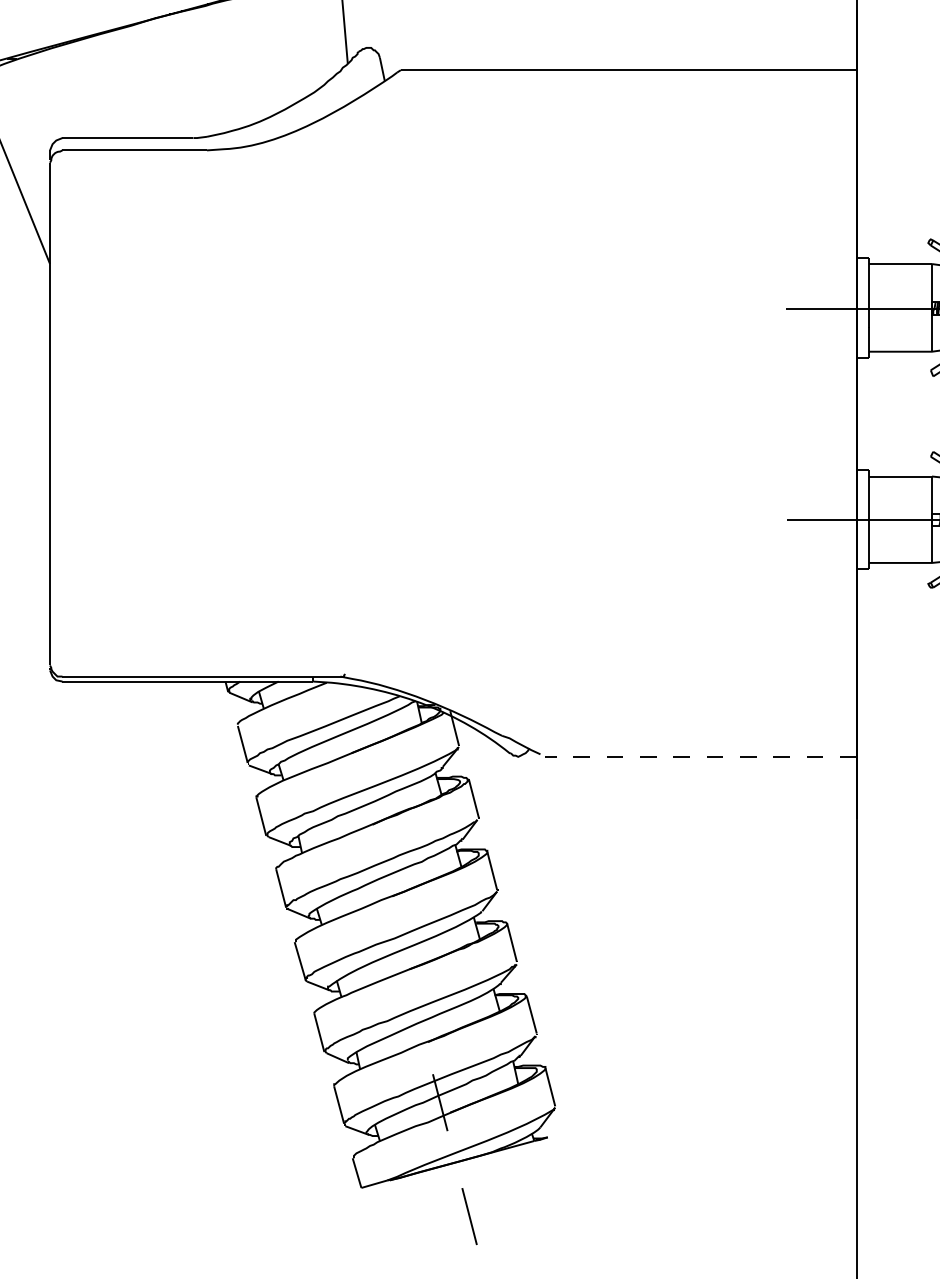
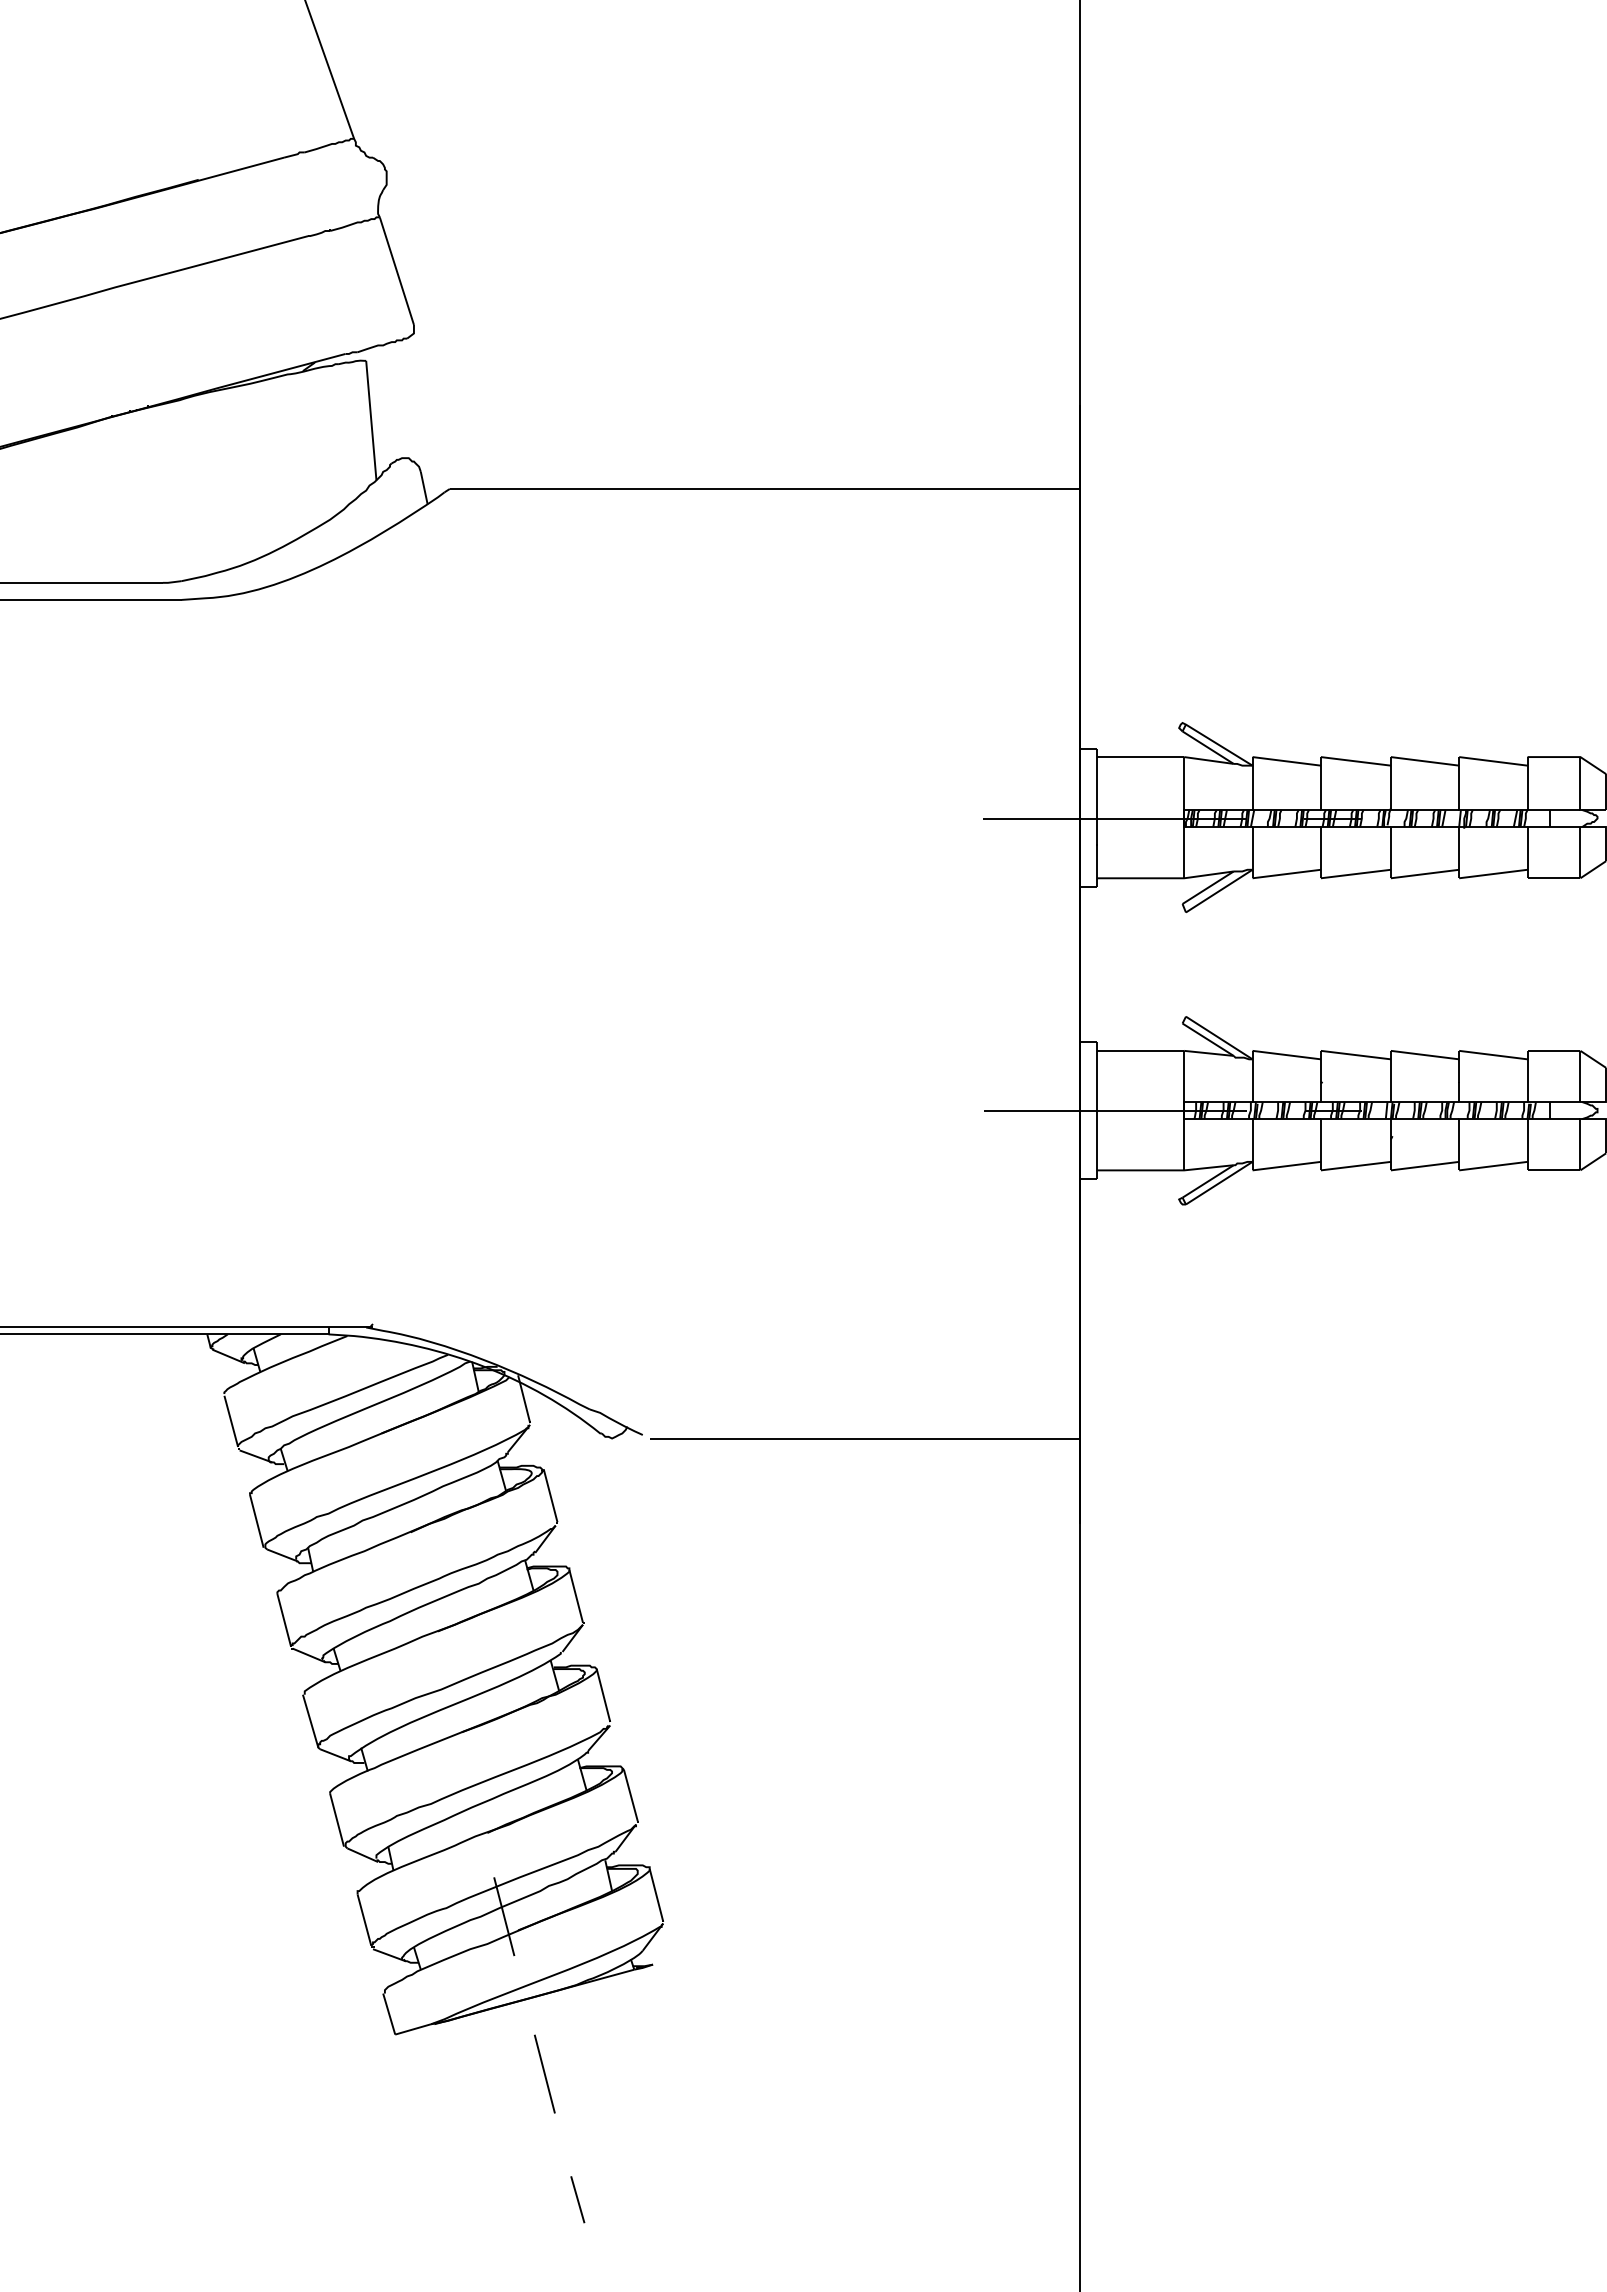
line: (700, 756) -> (864, 1438), dashed -> solid

